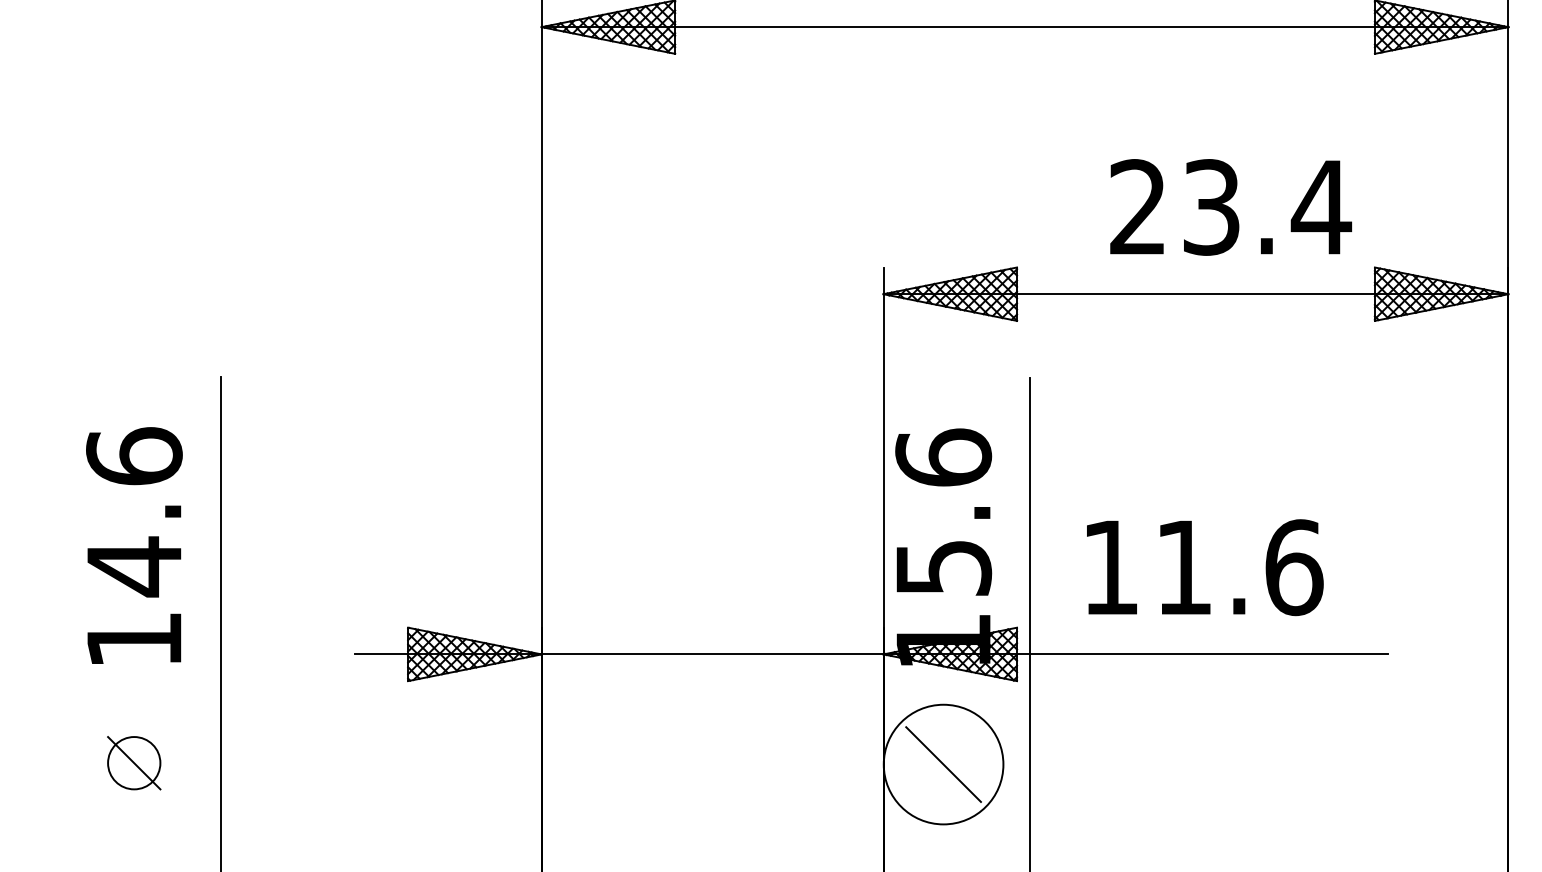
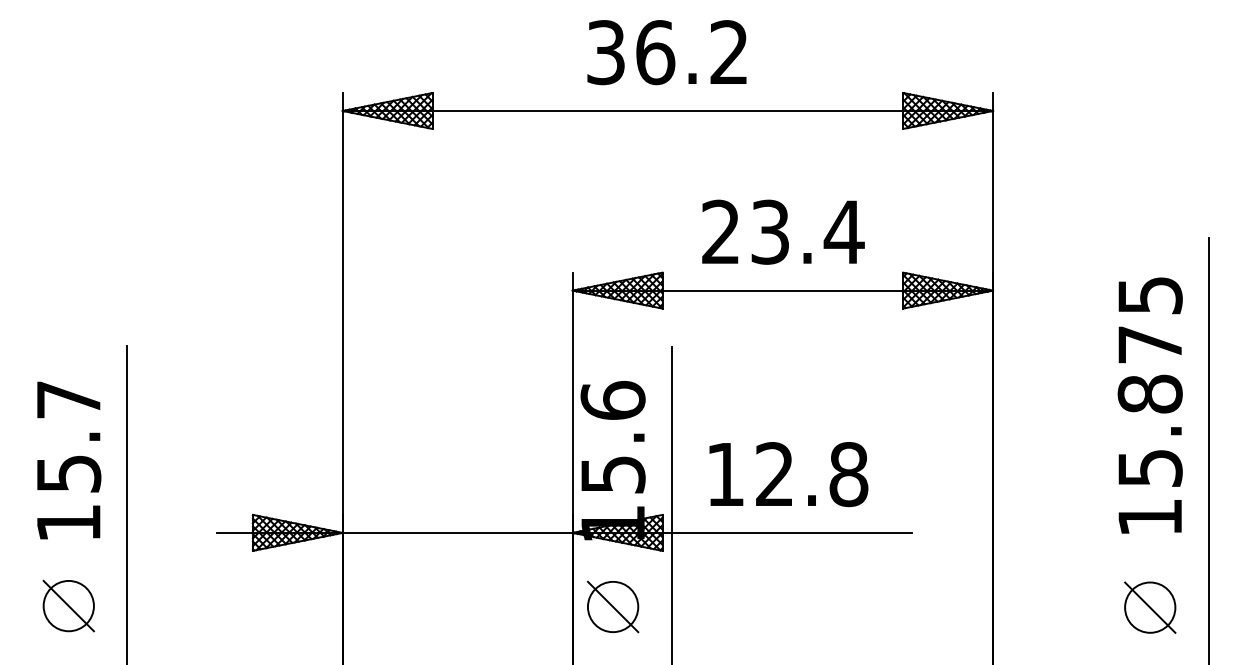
text: (1231, 206) -> (783, 231), moved
text: (133, 512) -> (68, 437), 14.6 -> 15.7
text: (1240, 567) -> (812, 474), 11.6 -> 12.8
part: (133, 762) -> (68, 605), size x1.43
circle: (942, 763) -> (612, 606), size x0.62

